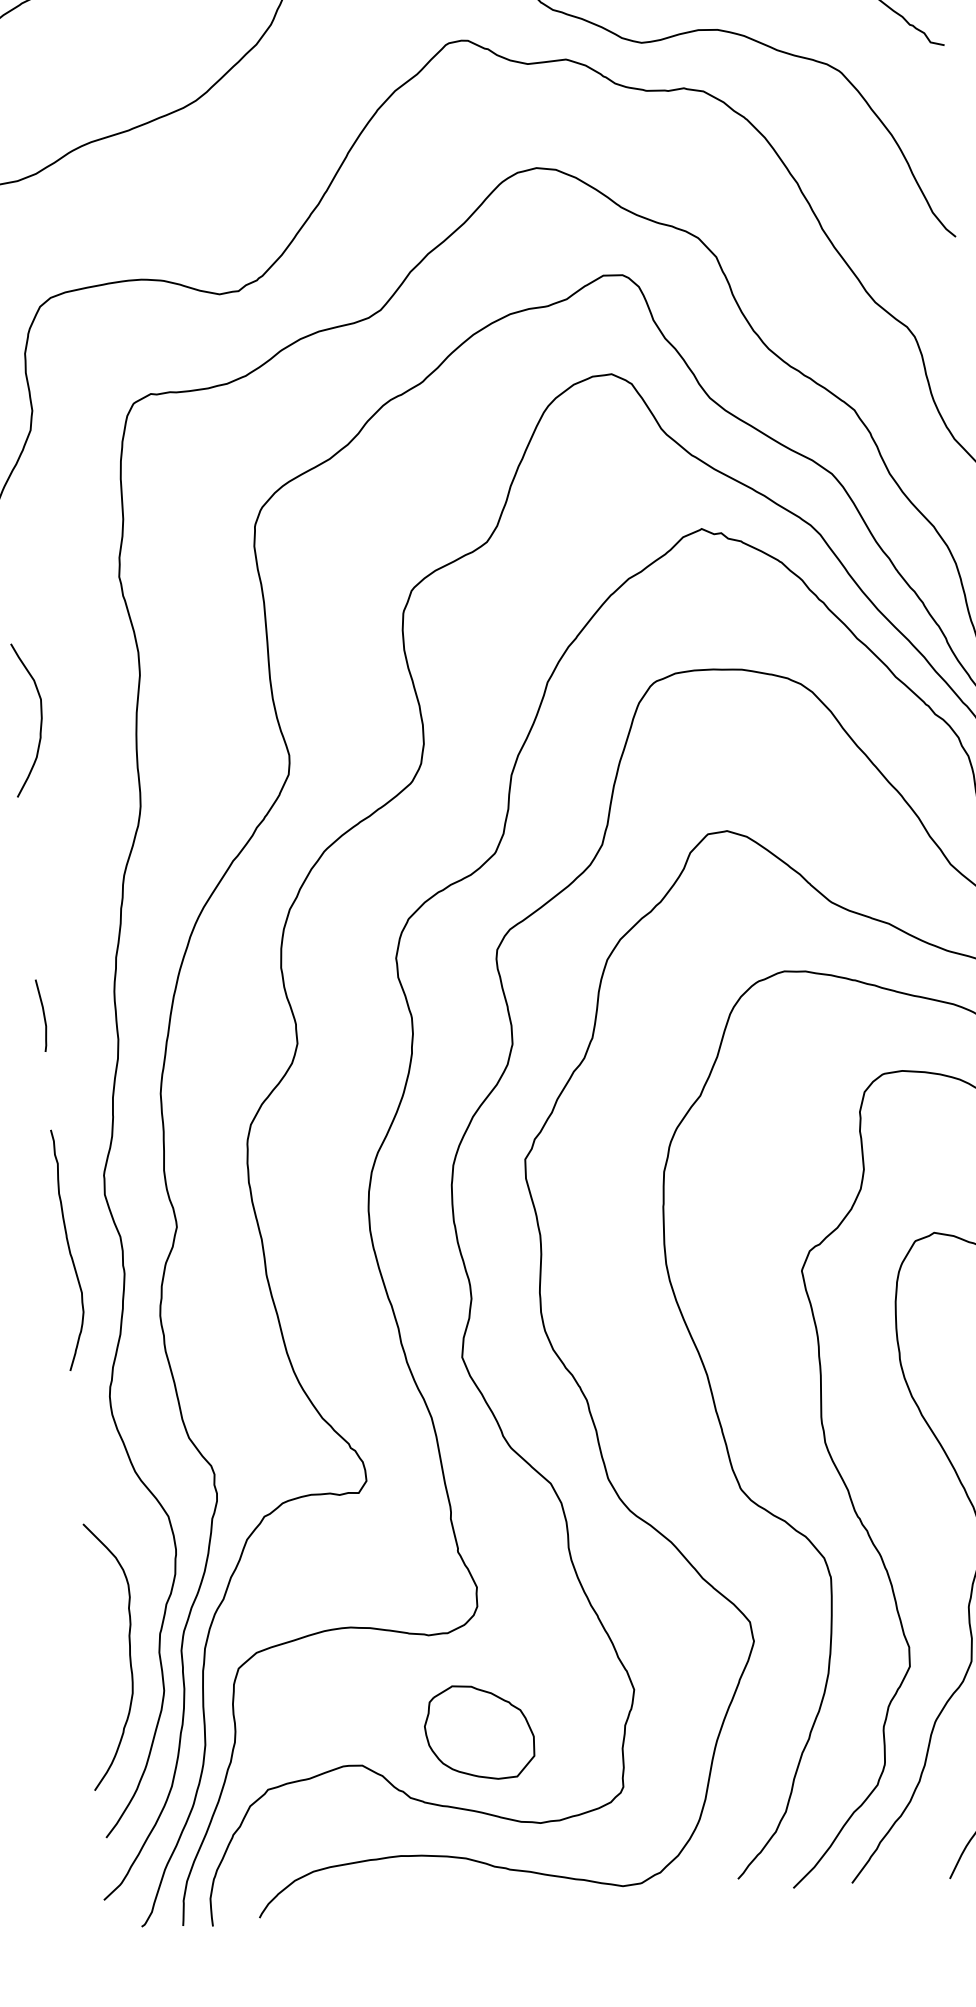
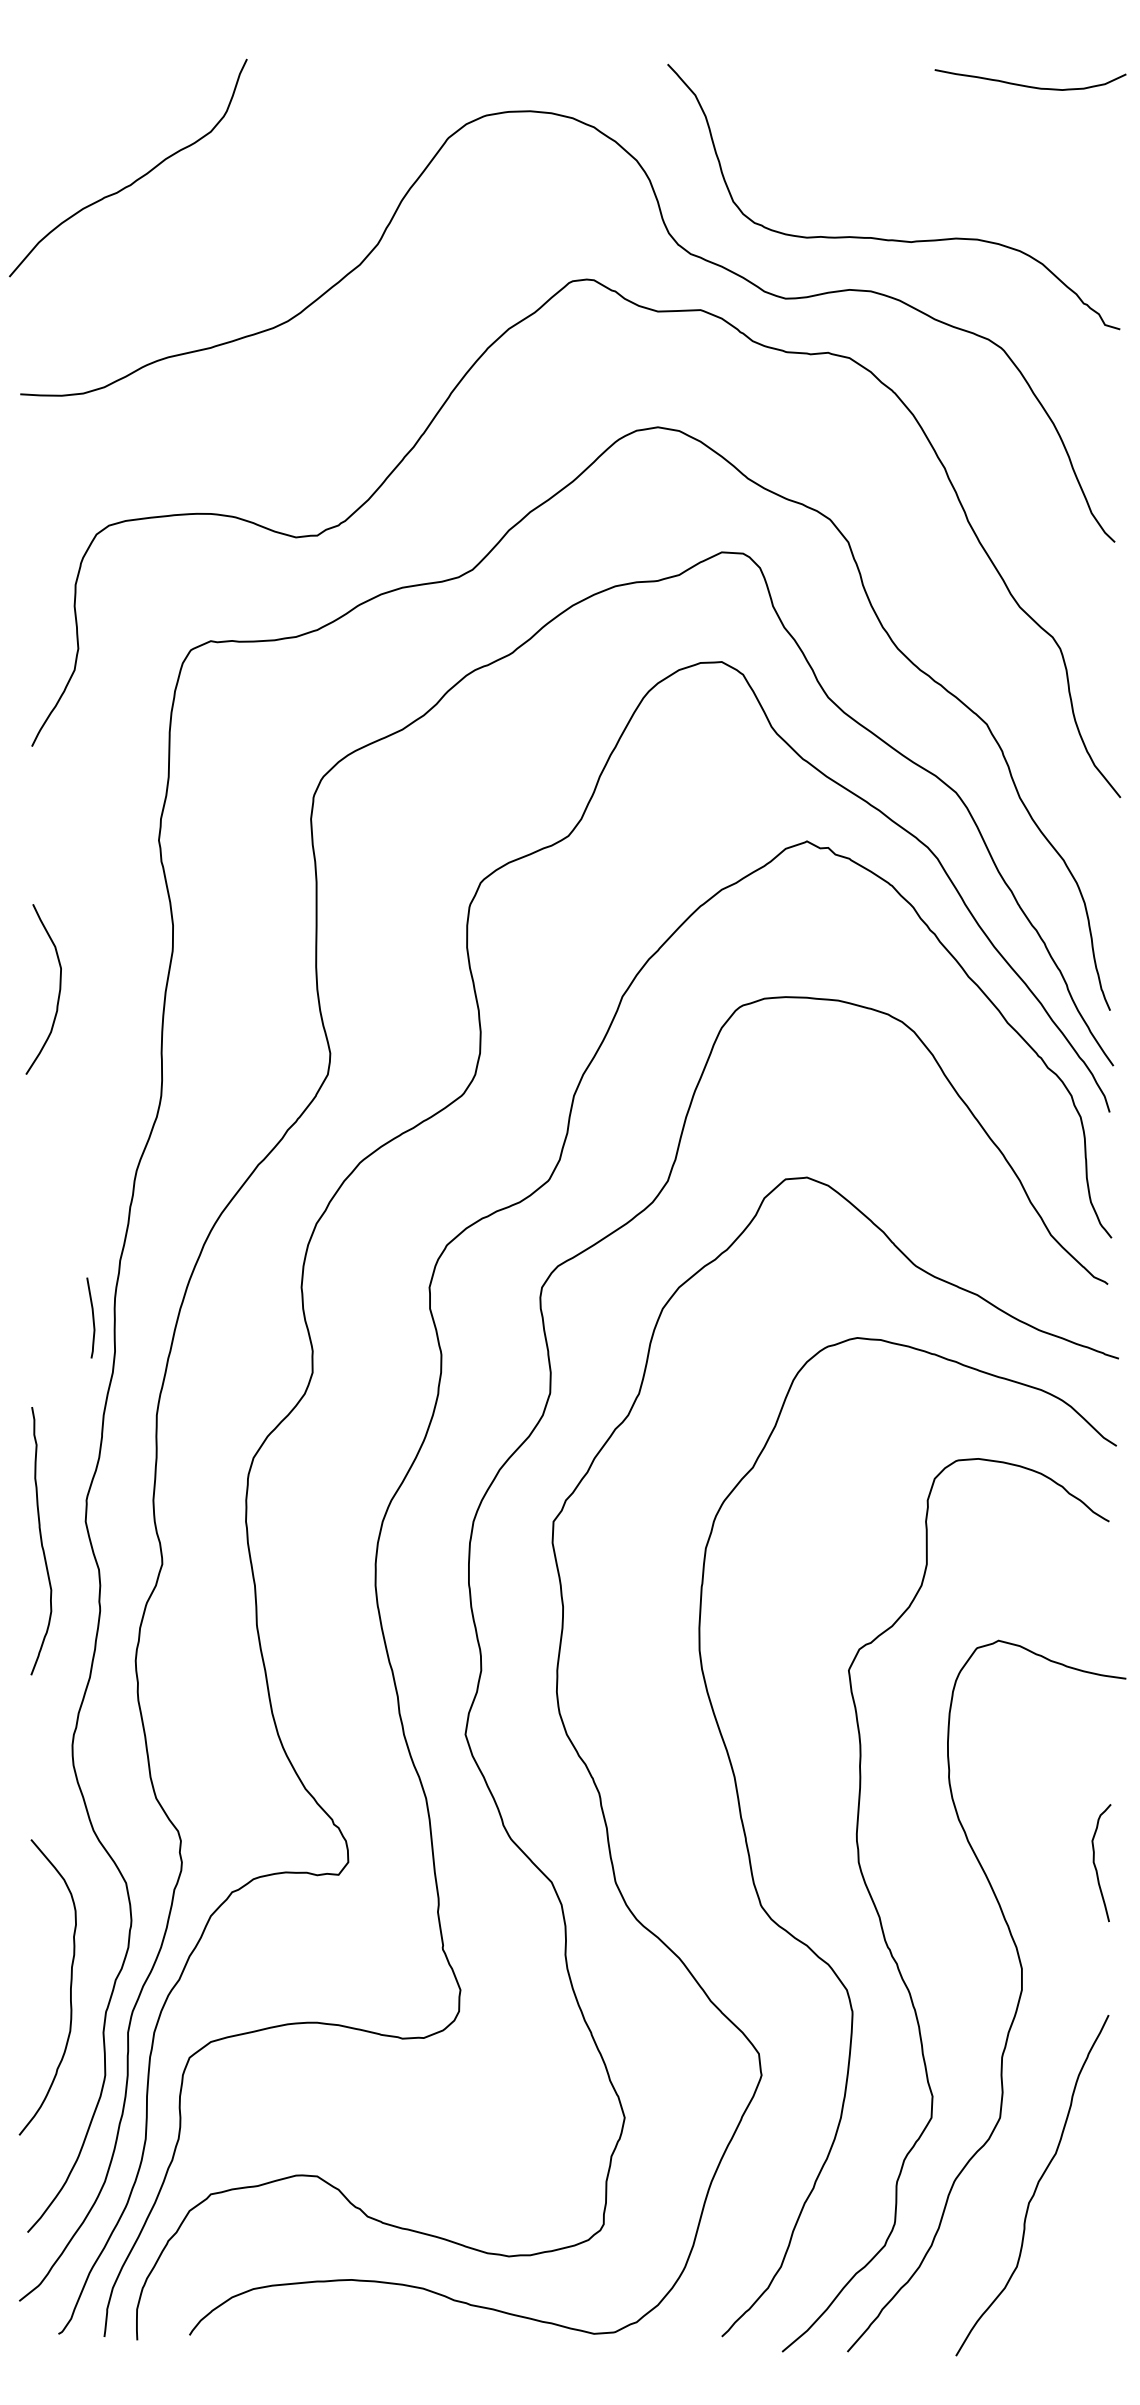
curve: (43, 1015) -> (92, 1317), moved
curve: (69, 1250) -> (41, 1541), moved
curve: (129, 1654) -> (70, 1987), moved
part: (479, 1732) -> (449, 2150), removed

